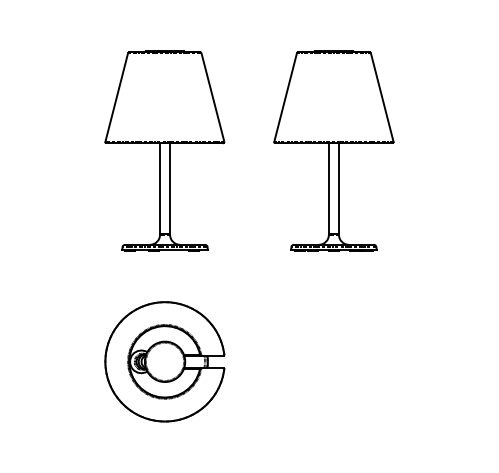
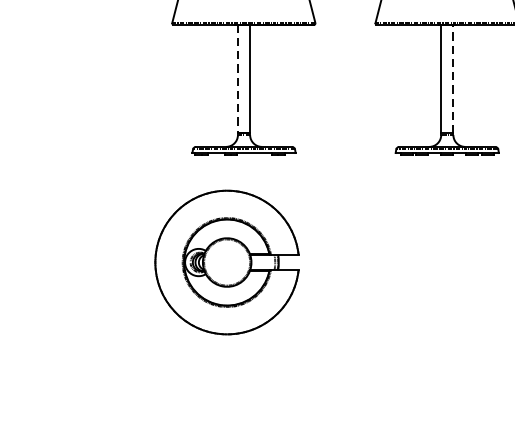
line: (338, 187) -> (452, 77), solid -> dashed
line: (160, 188) -> (238, 79), solid -> dashed
part: (164, 361) -> (226, 262), moved

